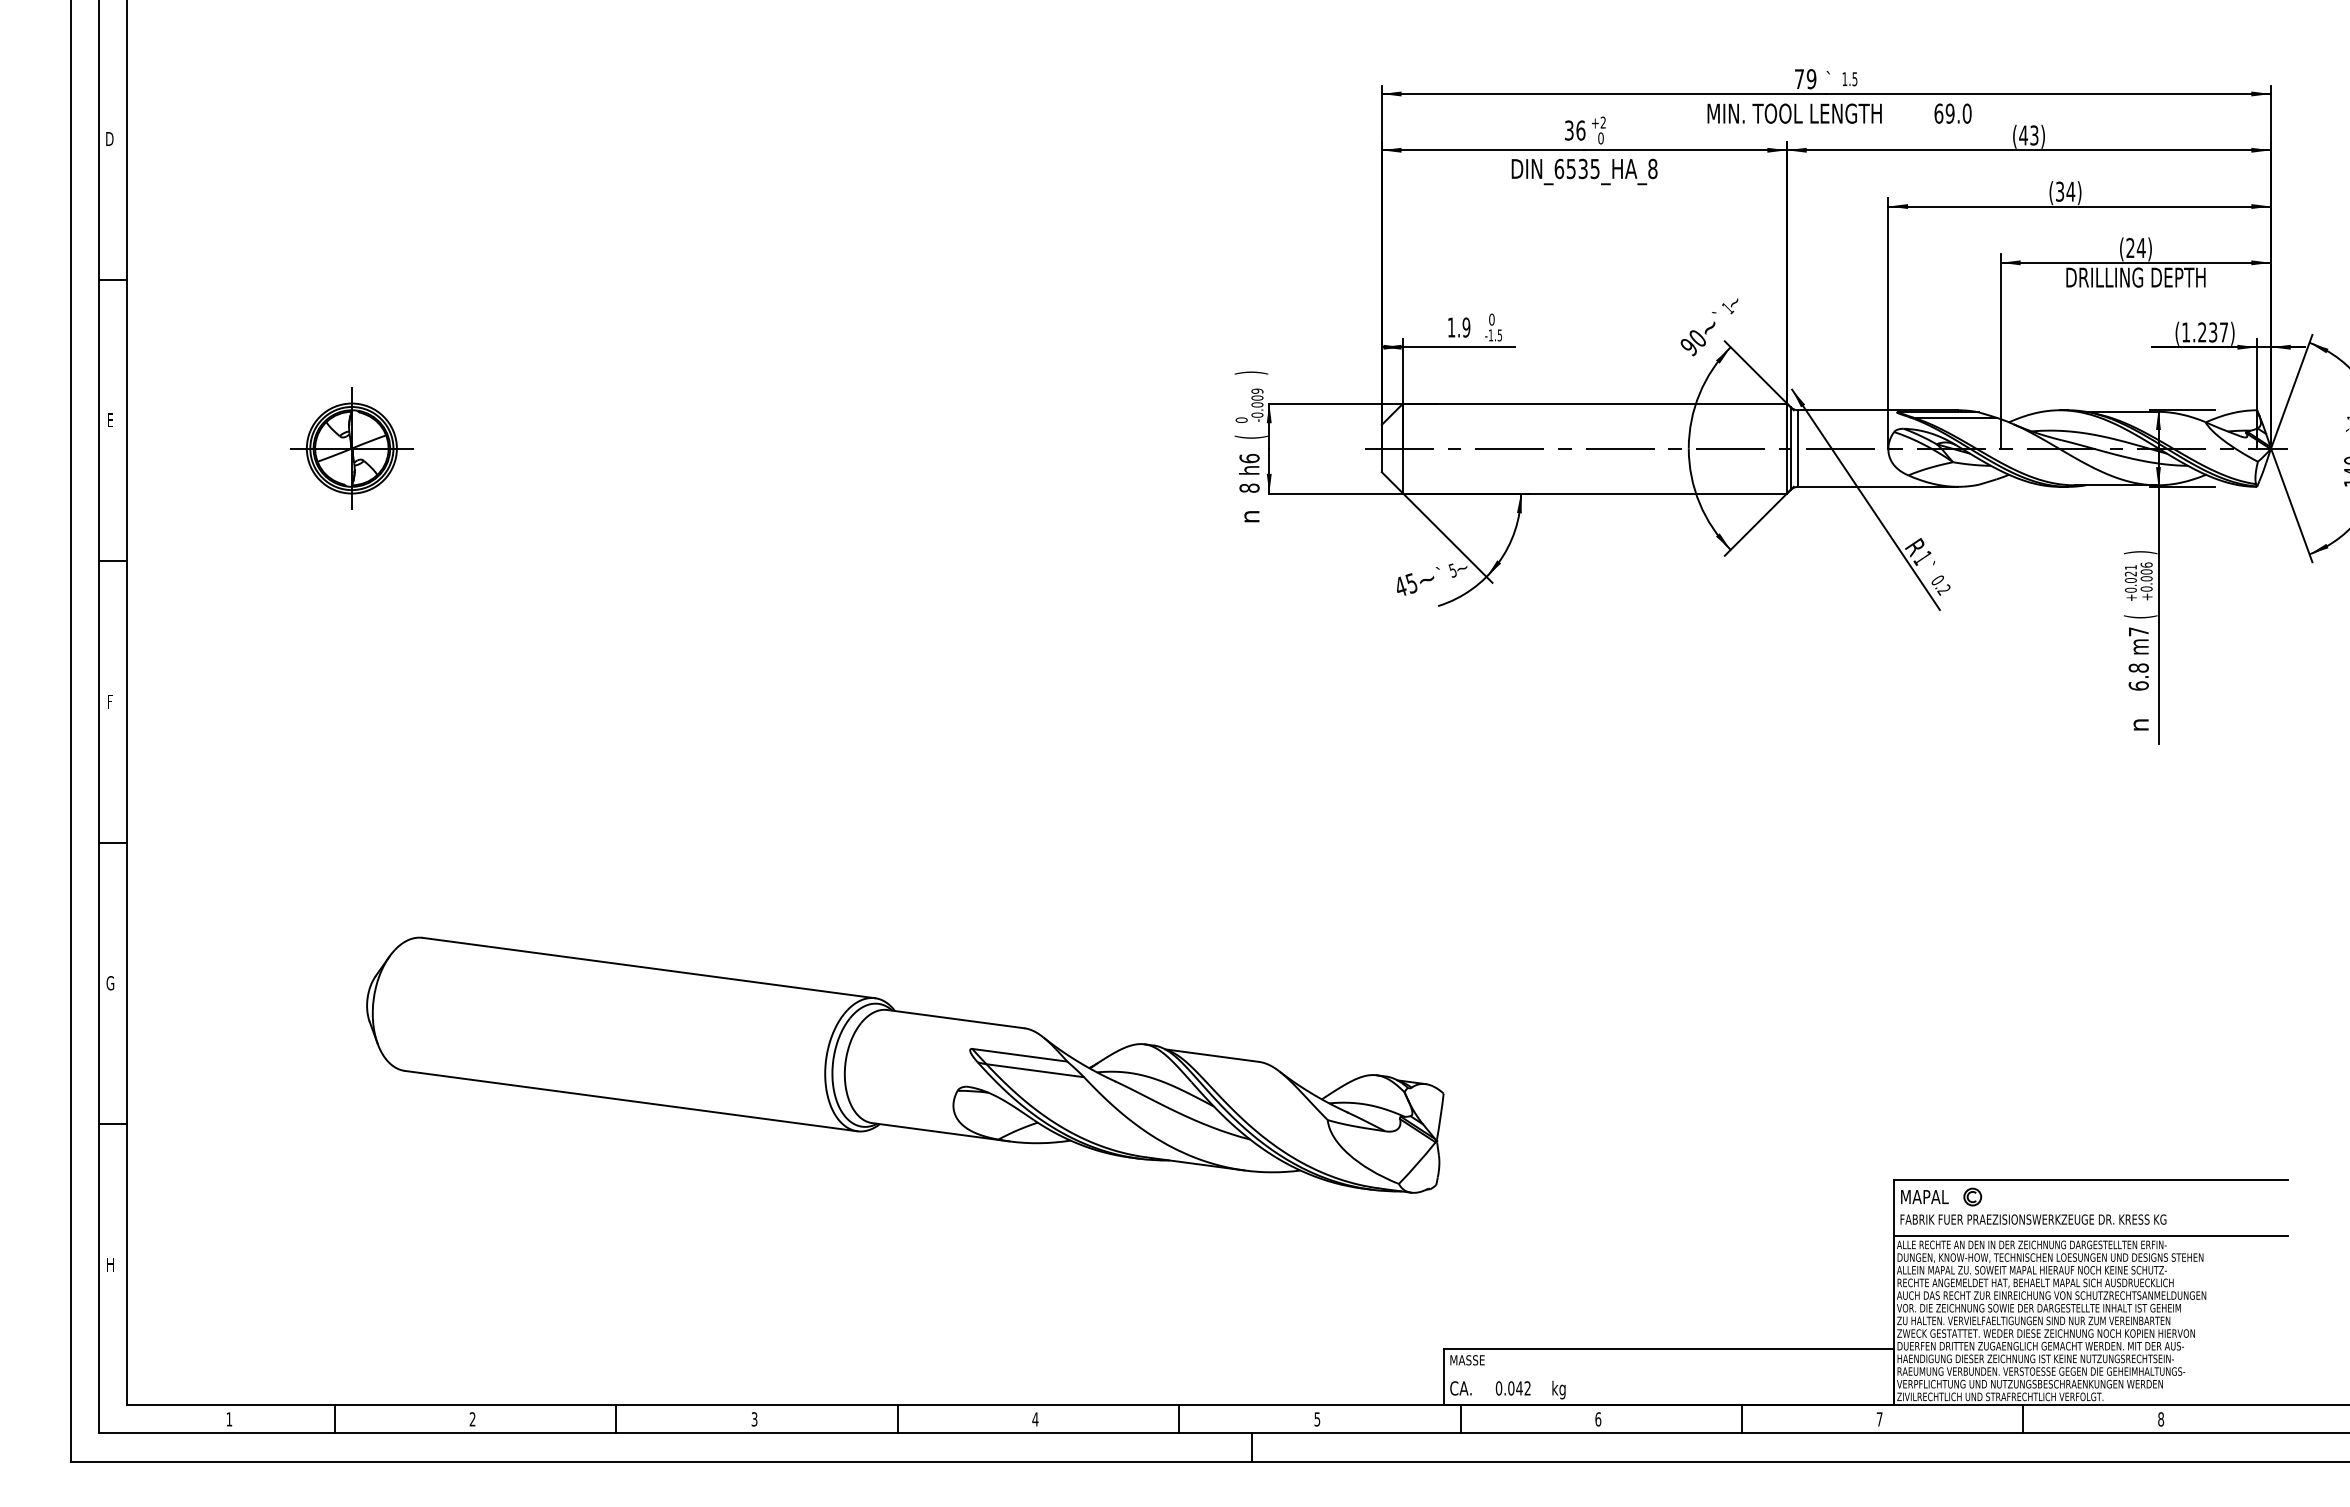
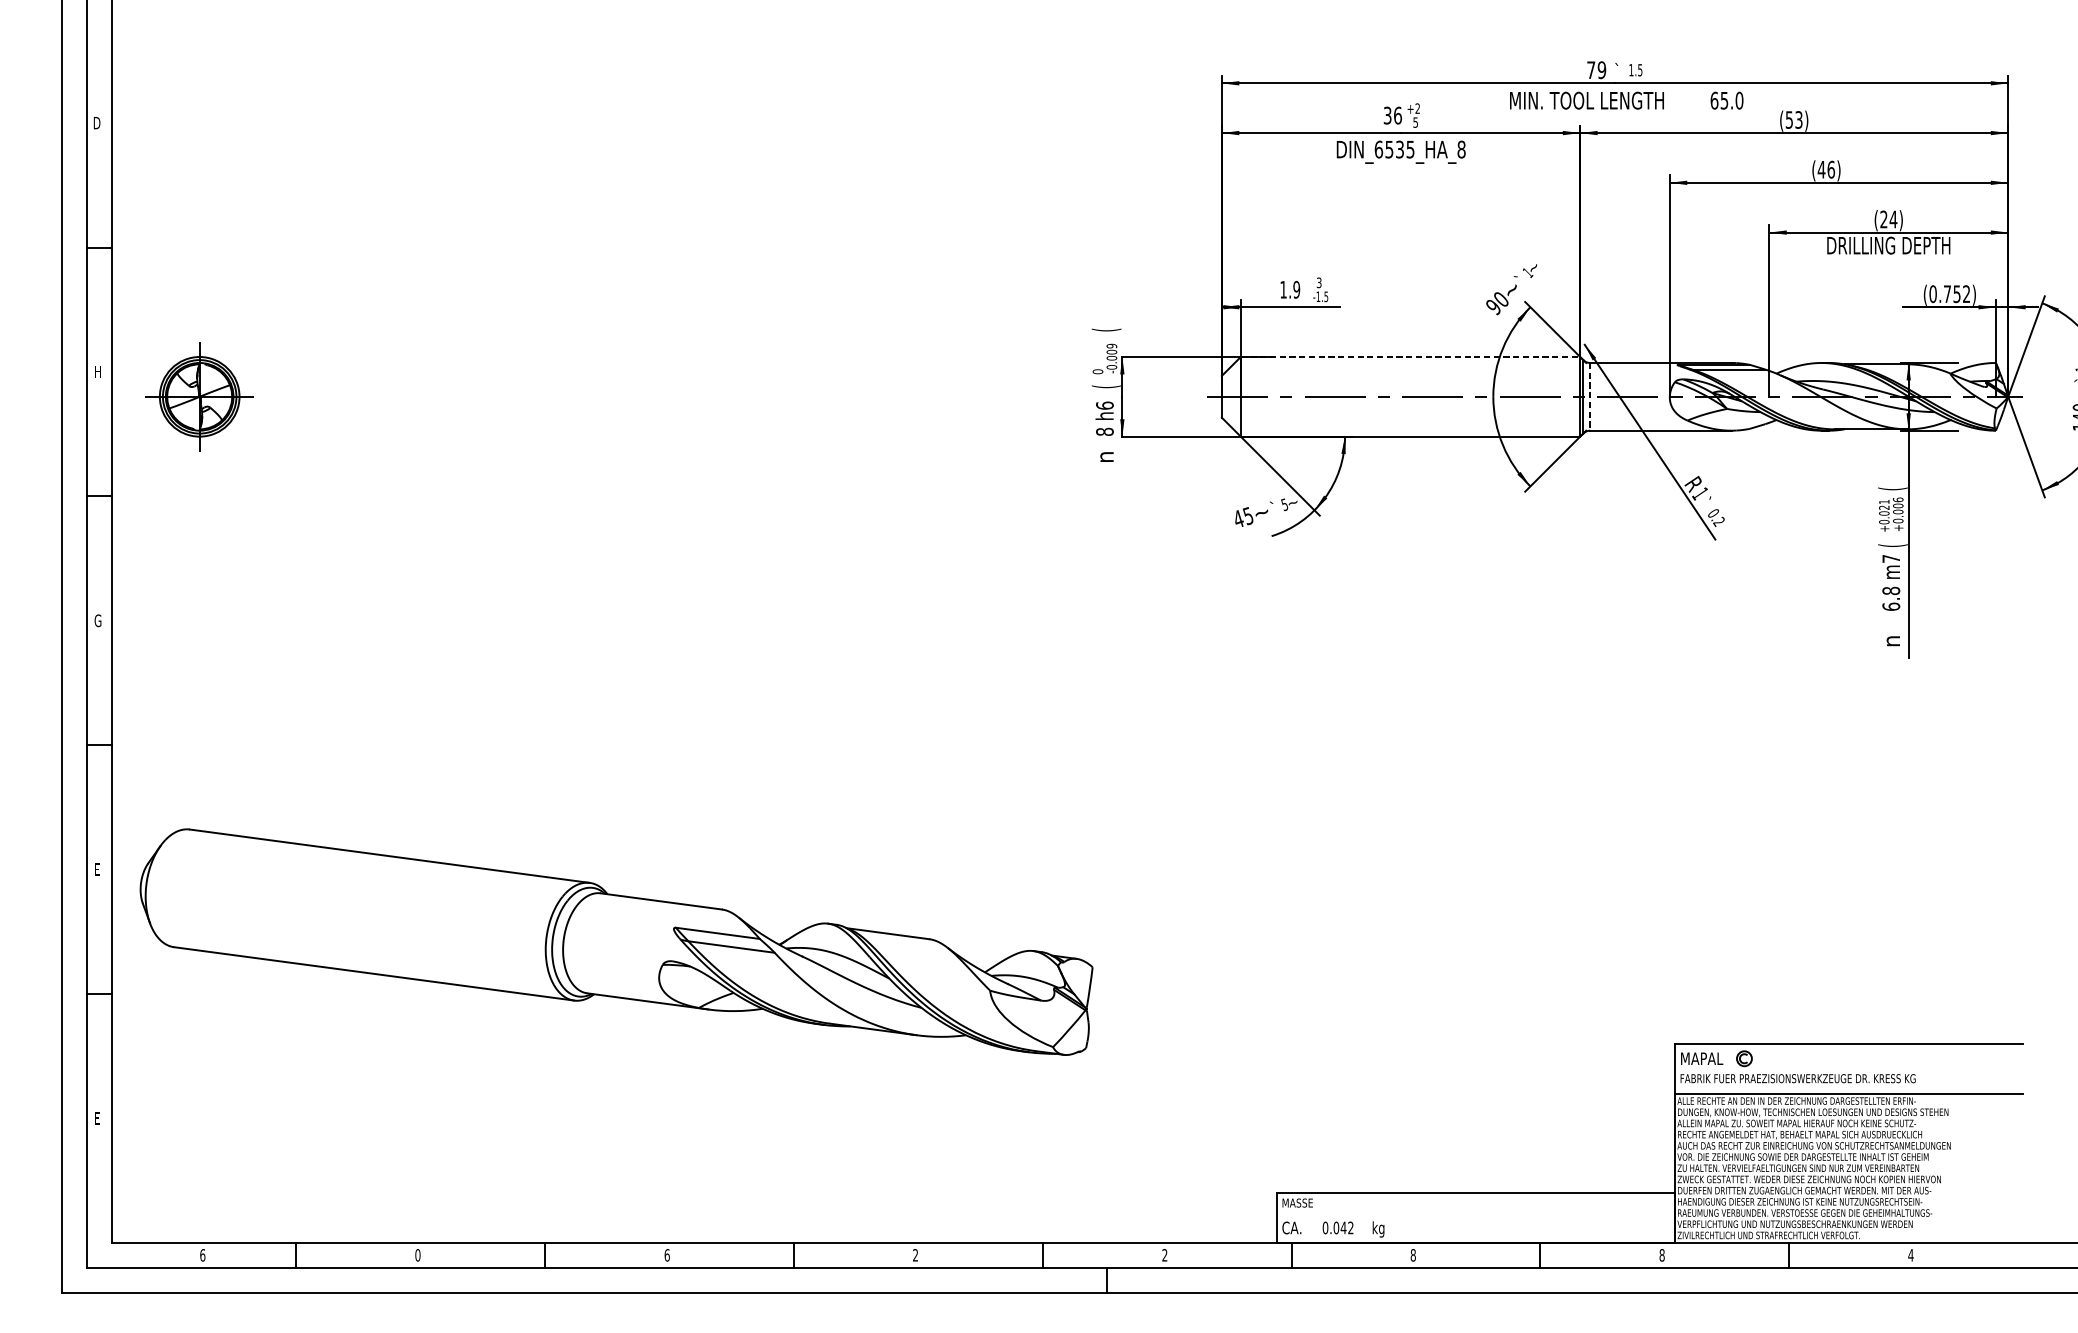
text: (1949, 113) -> (1723, 100), 69.0 -> 65.0
text: (2023, 135) -> (1789, 120), (43) -> (53)
text: (1600, 138) -> (1415, 122), 0 -> 5
text: (2065, 191) -> (1826, 169), (34) -> (46)
text: (1491, 319) -> (1318, 282), 0 -> 3
text: (2204, 332) -> (1949, 294), (1.237) -> (0.752)
text: (1251, 372) -> (1106, 329), ) -> (
line: (1595, 403) -> (1410, 356), solid -> dashed
text: (111, 419) -> (98, 371), E -> H
part: (351, 448) -> (199, 396), moved
line: (1798, 449) -> (1590, 397), solid -> dashed
text: (2140, 552) -> (1892, 488), ) -> (
text: (110, 701) -> (97, 620), F -> G
text: (110, 983) -> (97, 869), G -> E
part: (905, 1064) -> (616, 941), moved
text: (110, 1264) -> (97, 1118), H -> E
text: (229, 1419) -> (202, 1255), 1 -> 6
text: (472, 1419) -> (417, 1255), 2 -> 0
text: (754, 1419) -> (667, 1255), 3 -> 6
text: (1035, 1419) -> (915, 1255), 4 -> 2
text: (1317, 1419) -> (1165, 1255), 5 -> 2
text: (1598, 1419) -> (1413, 1255), 6 -> 8
text: (1879, 1419) -> (1661, 1255), 7 -> 8
text: (2160, 1419) -> (1910, 1255), 8 -> 4

